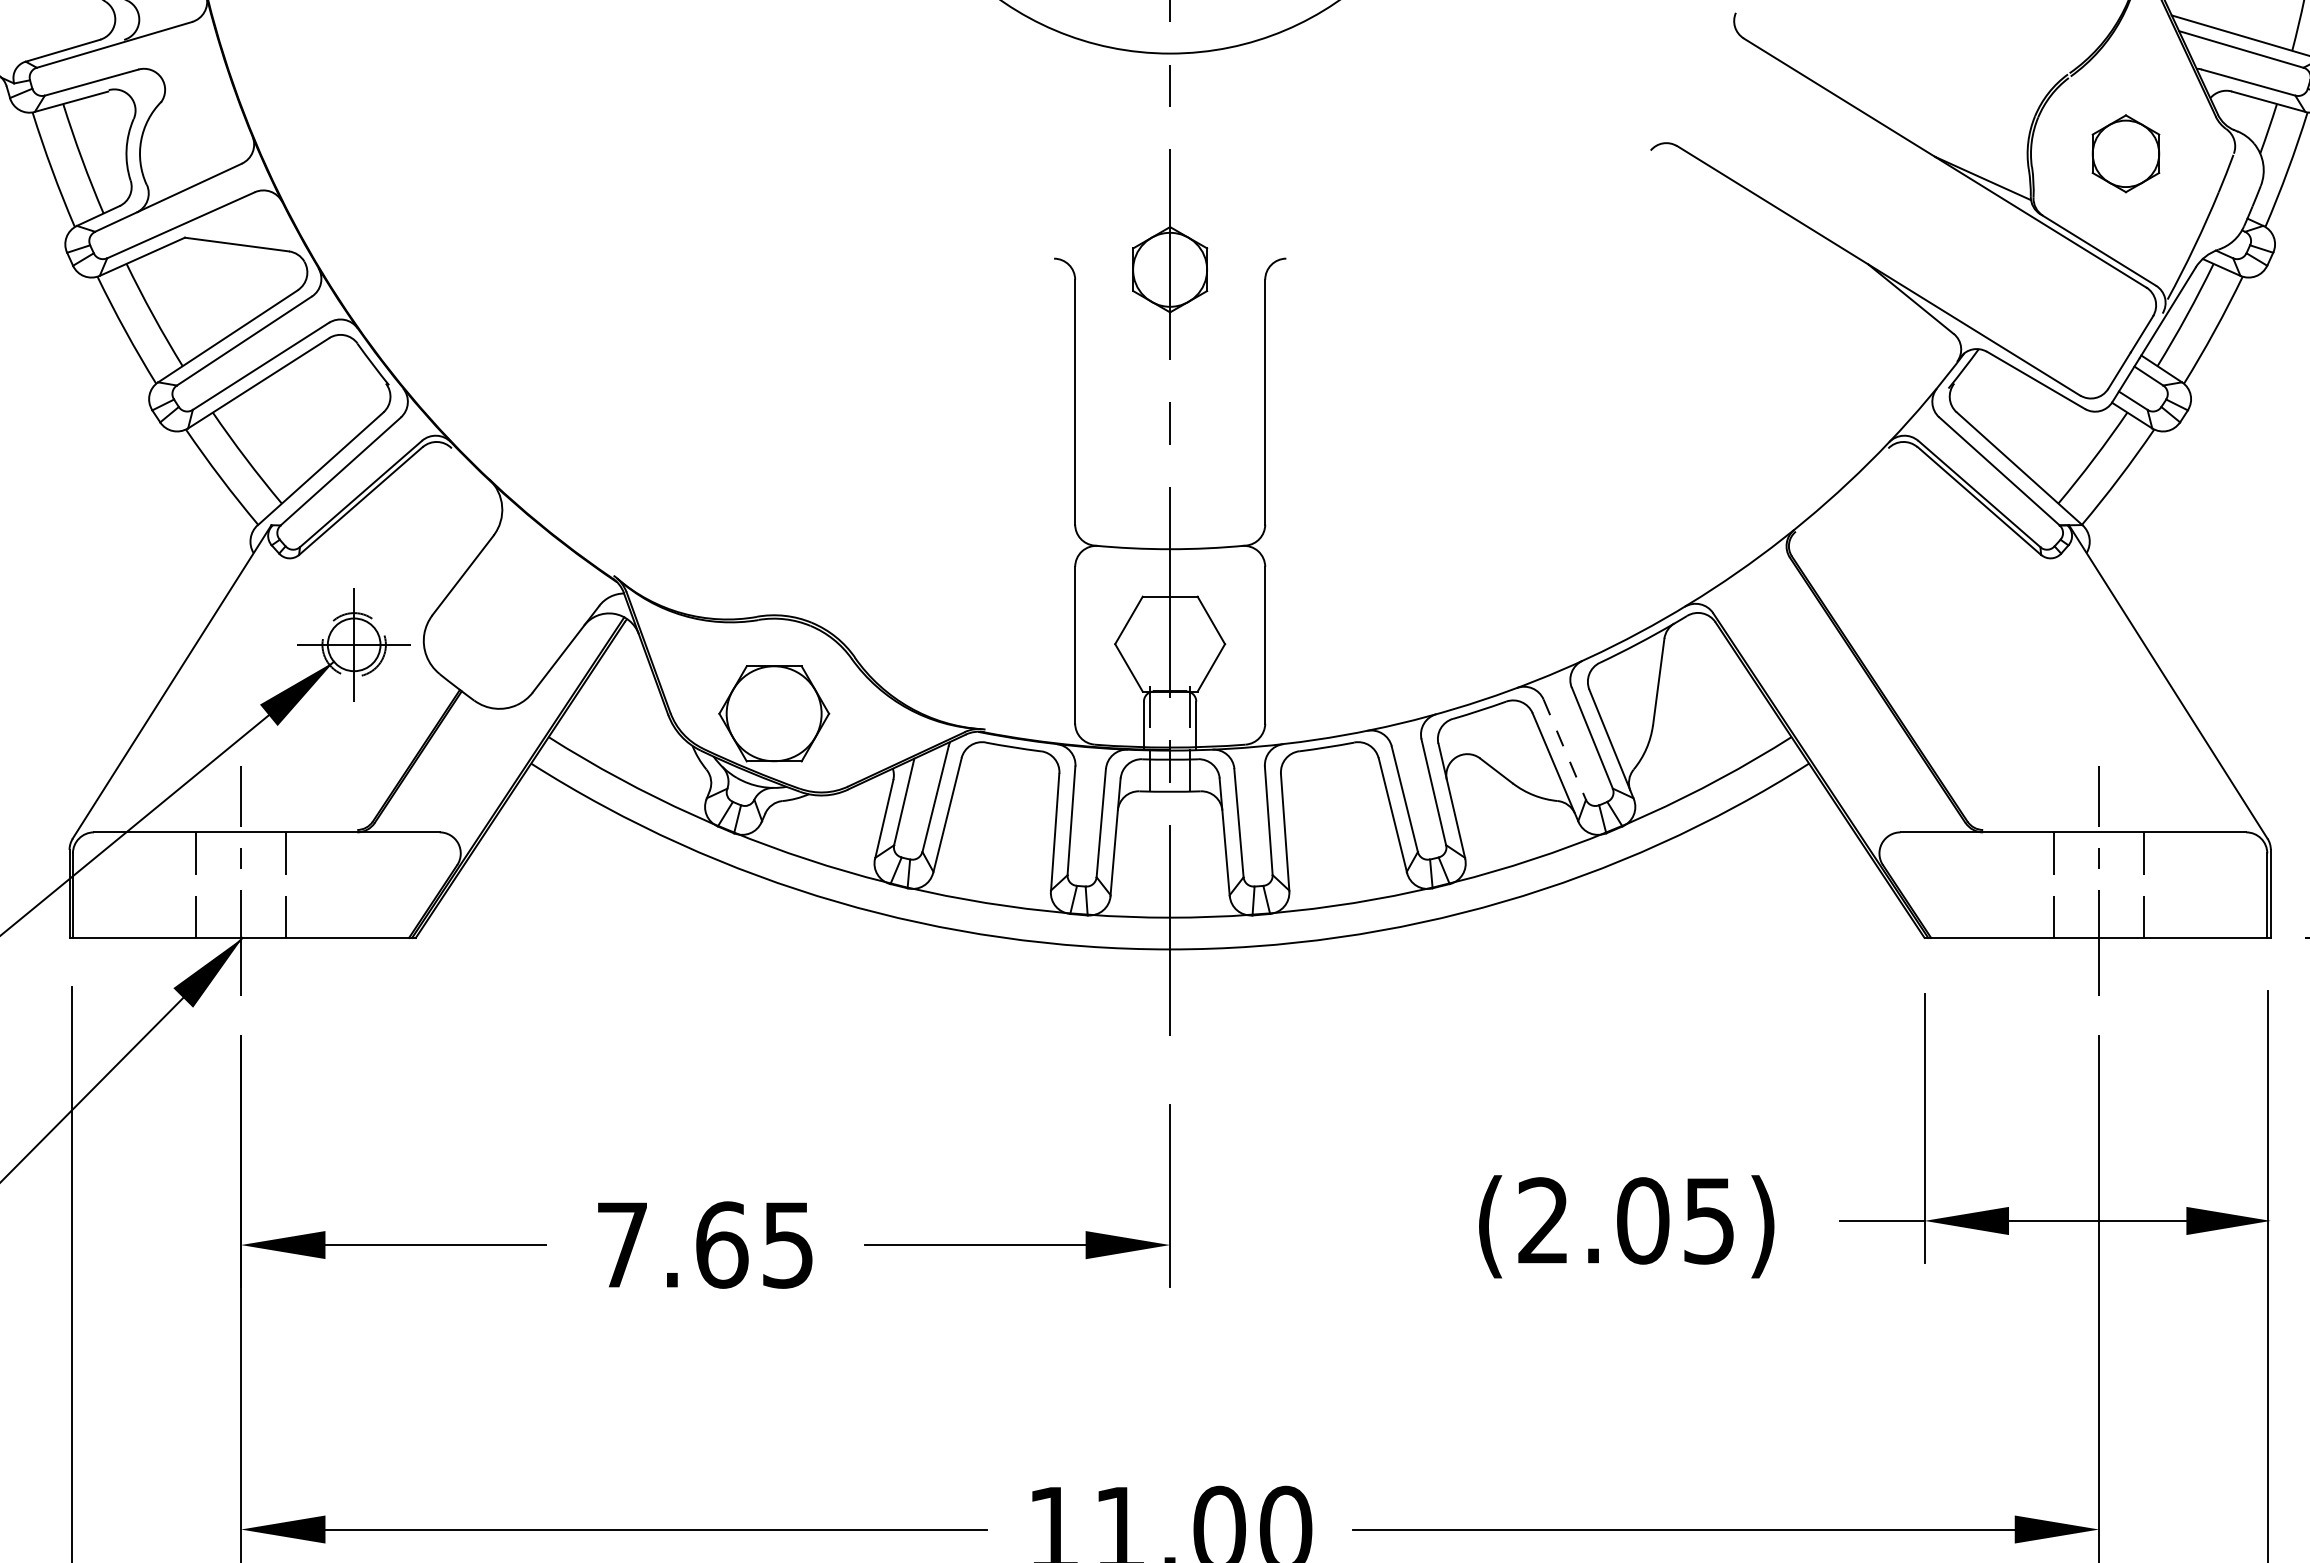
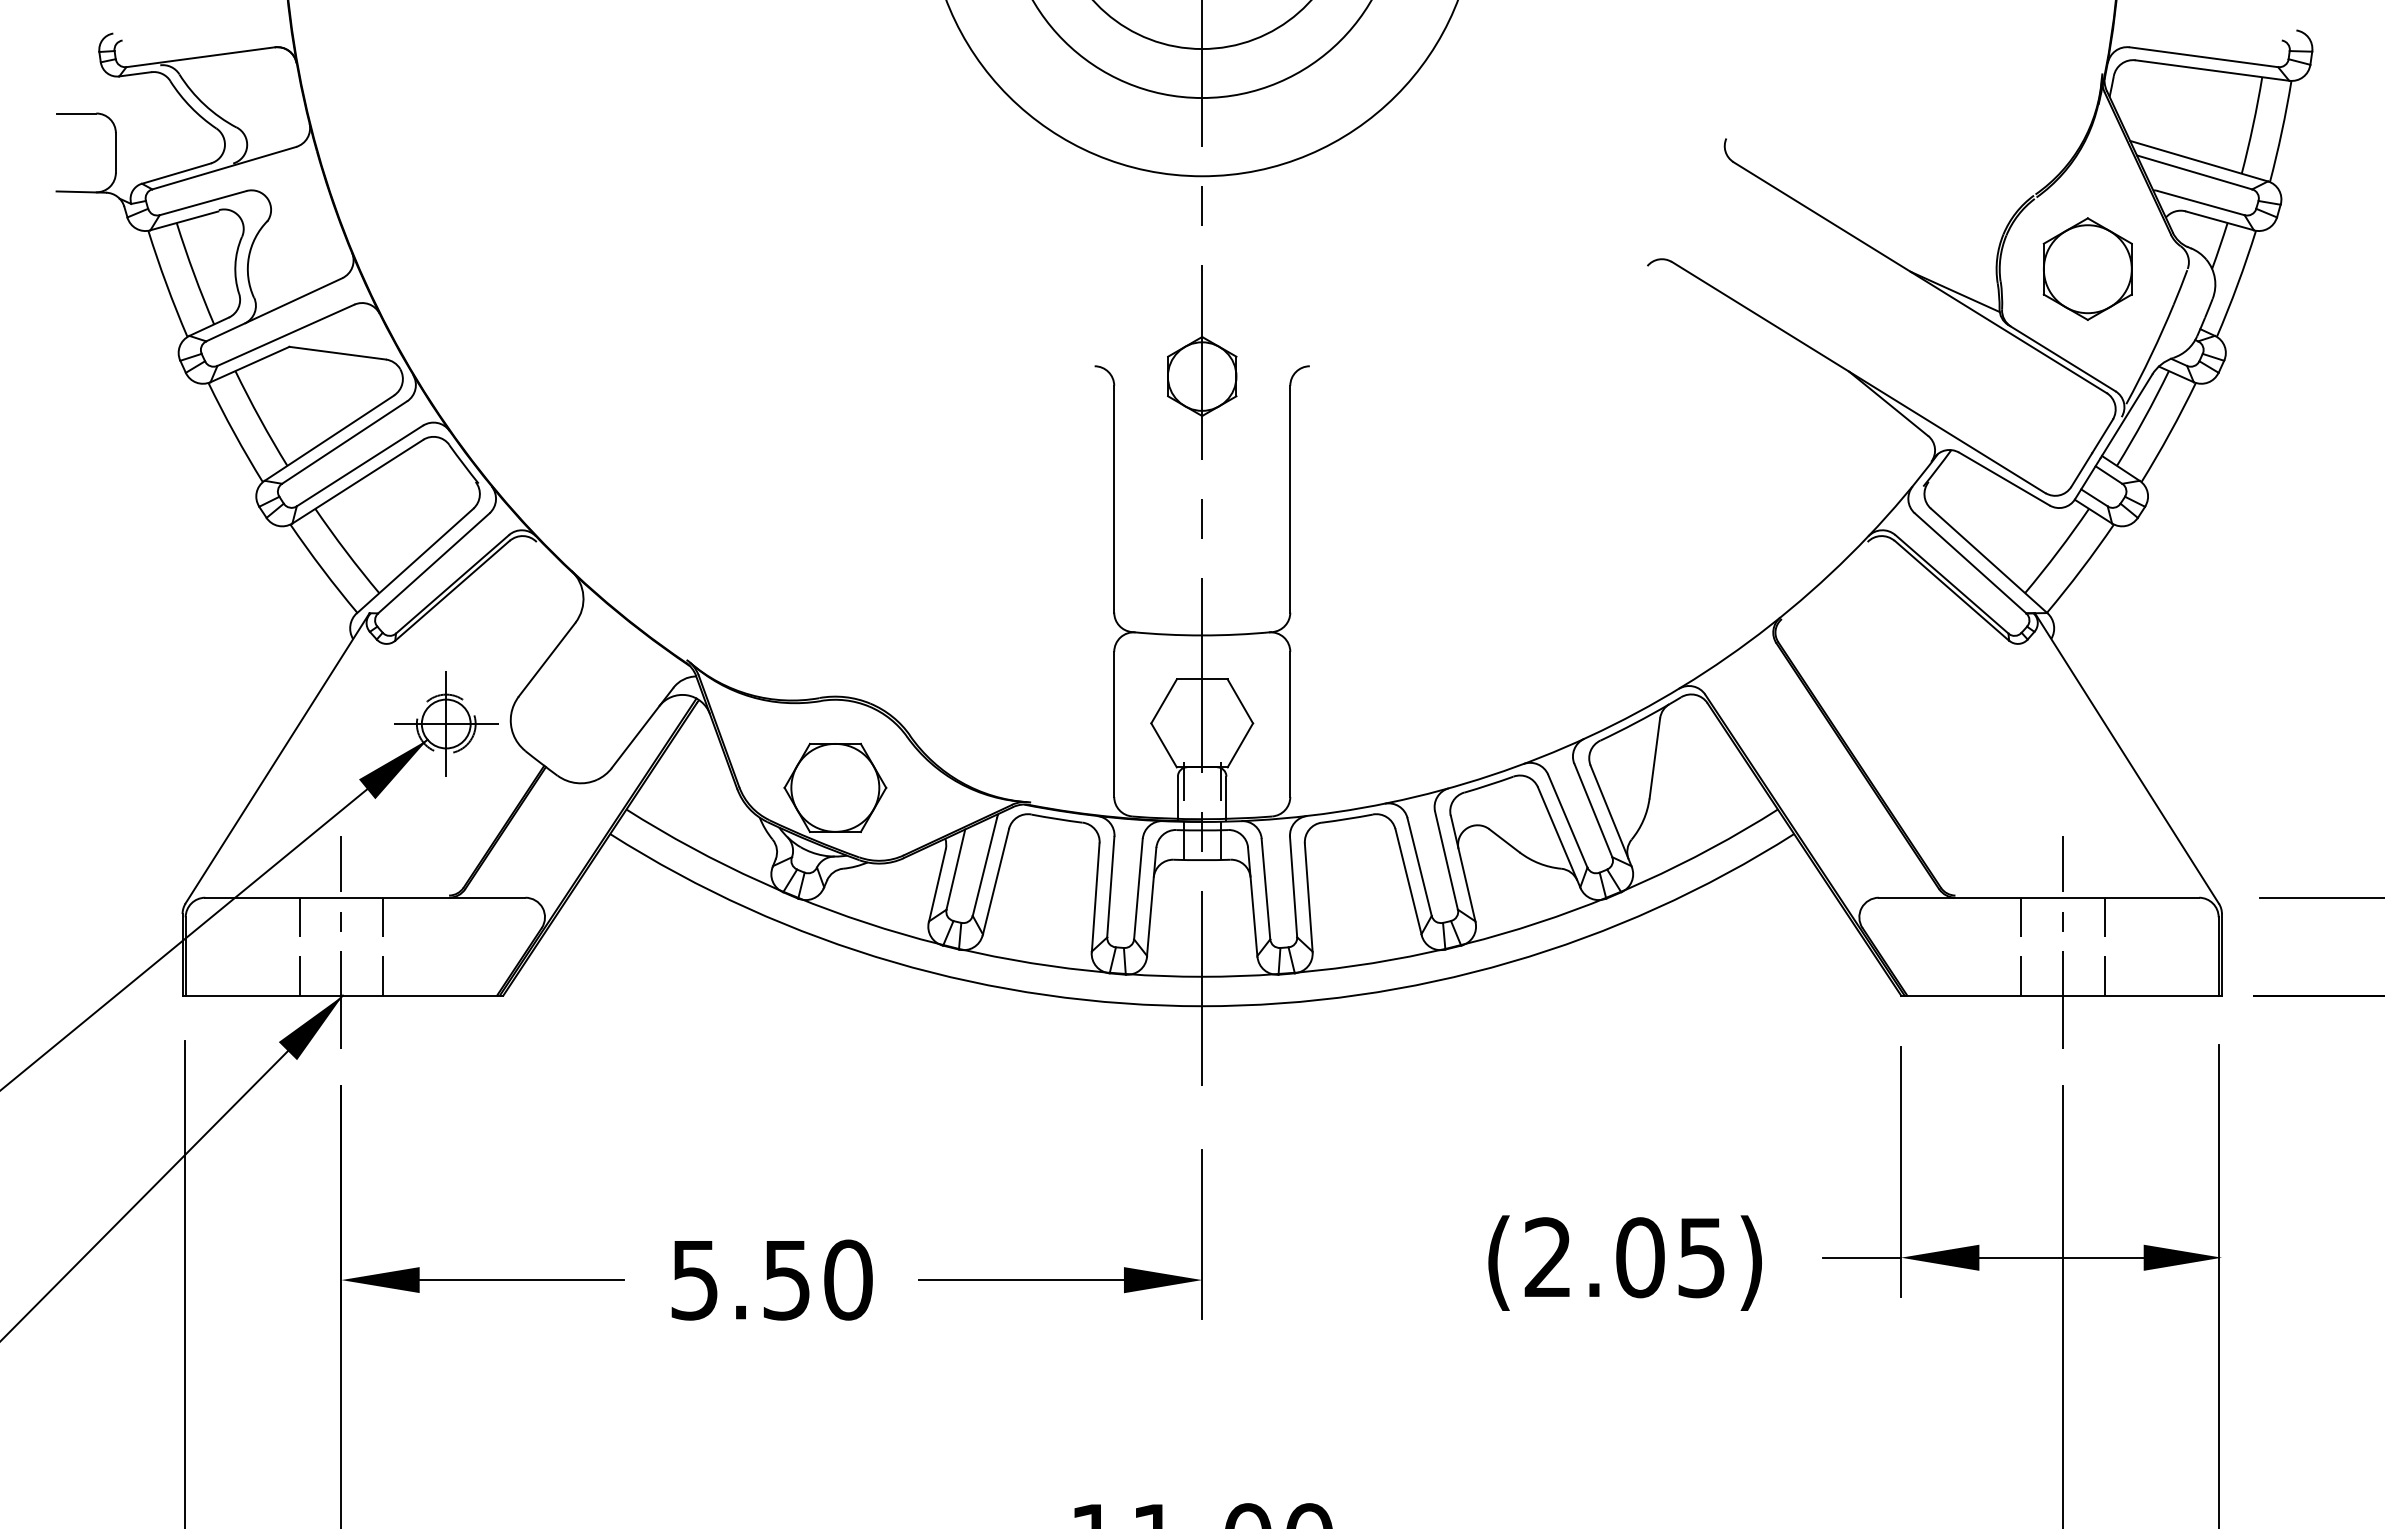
part: (2125, 153) -> (2087, 268), size x1.43
line: (1565, 750) -> (1568, 821), dashed -> solid
text: (705, 1244) -> (771, 1279), 7.65 -> 5.50

